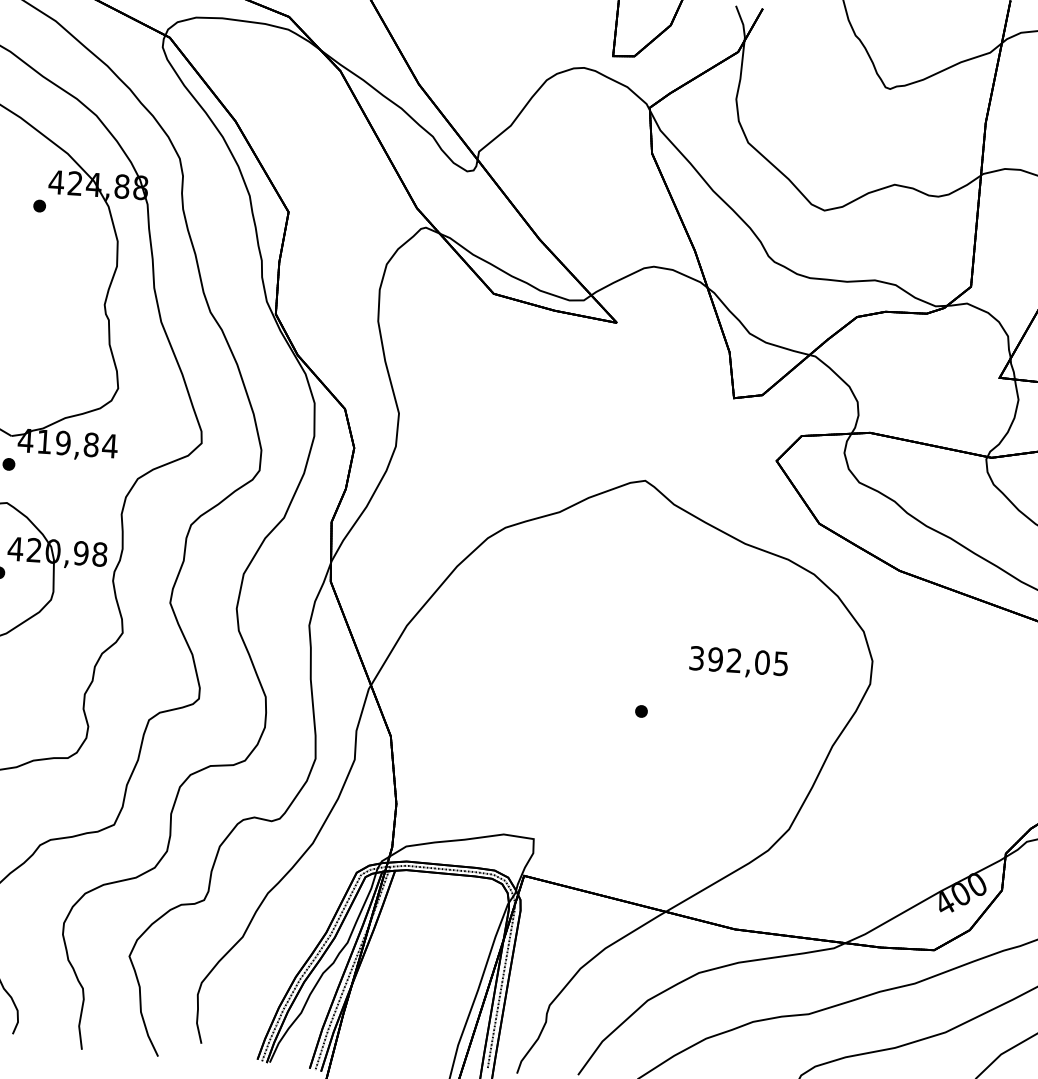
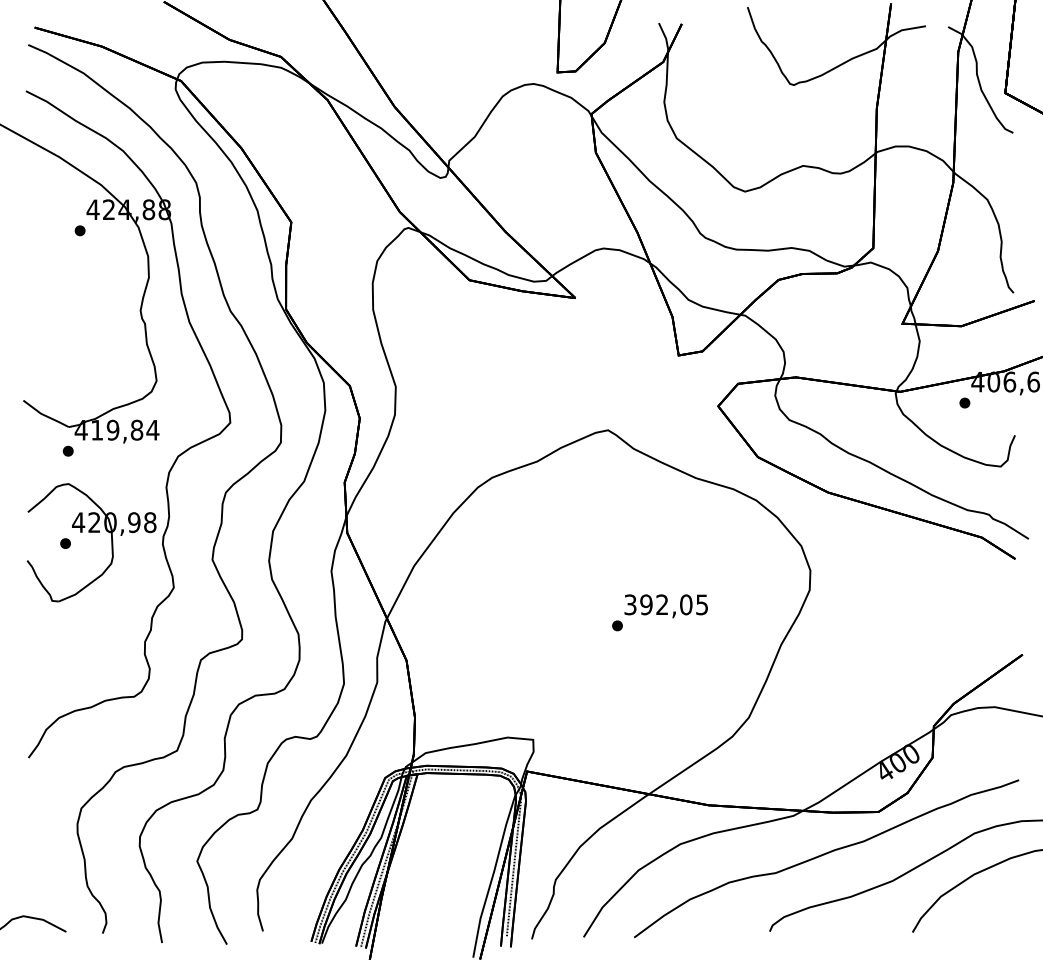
text: (737, 662) -> (665, 606), moved

